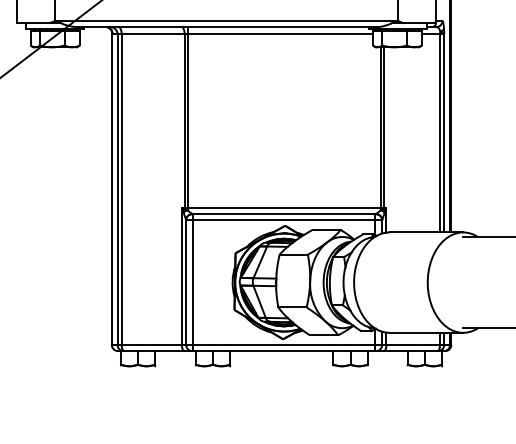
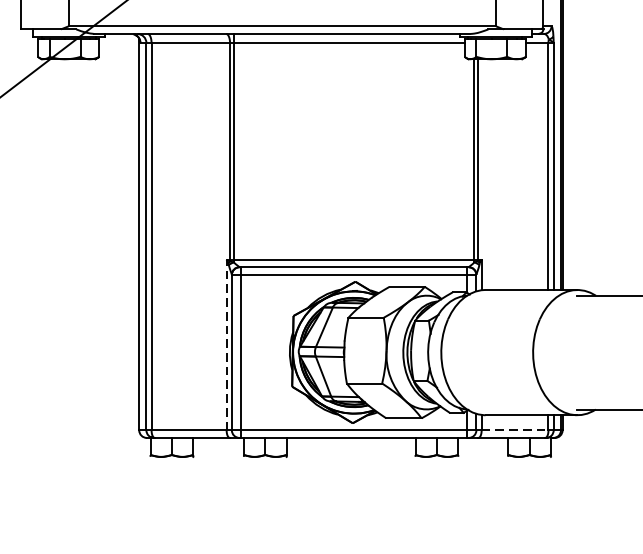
line: (181, 276) -> (226, 344), solid -> dashed
line: (413, 344) -> (515, 429), solid -> dashed

